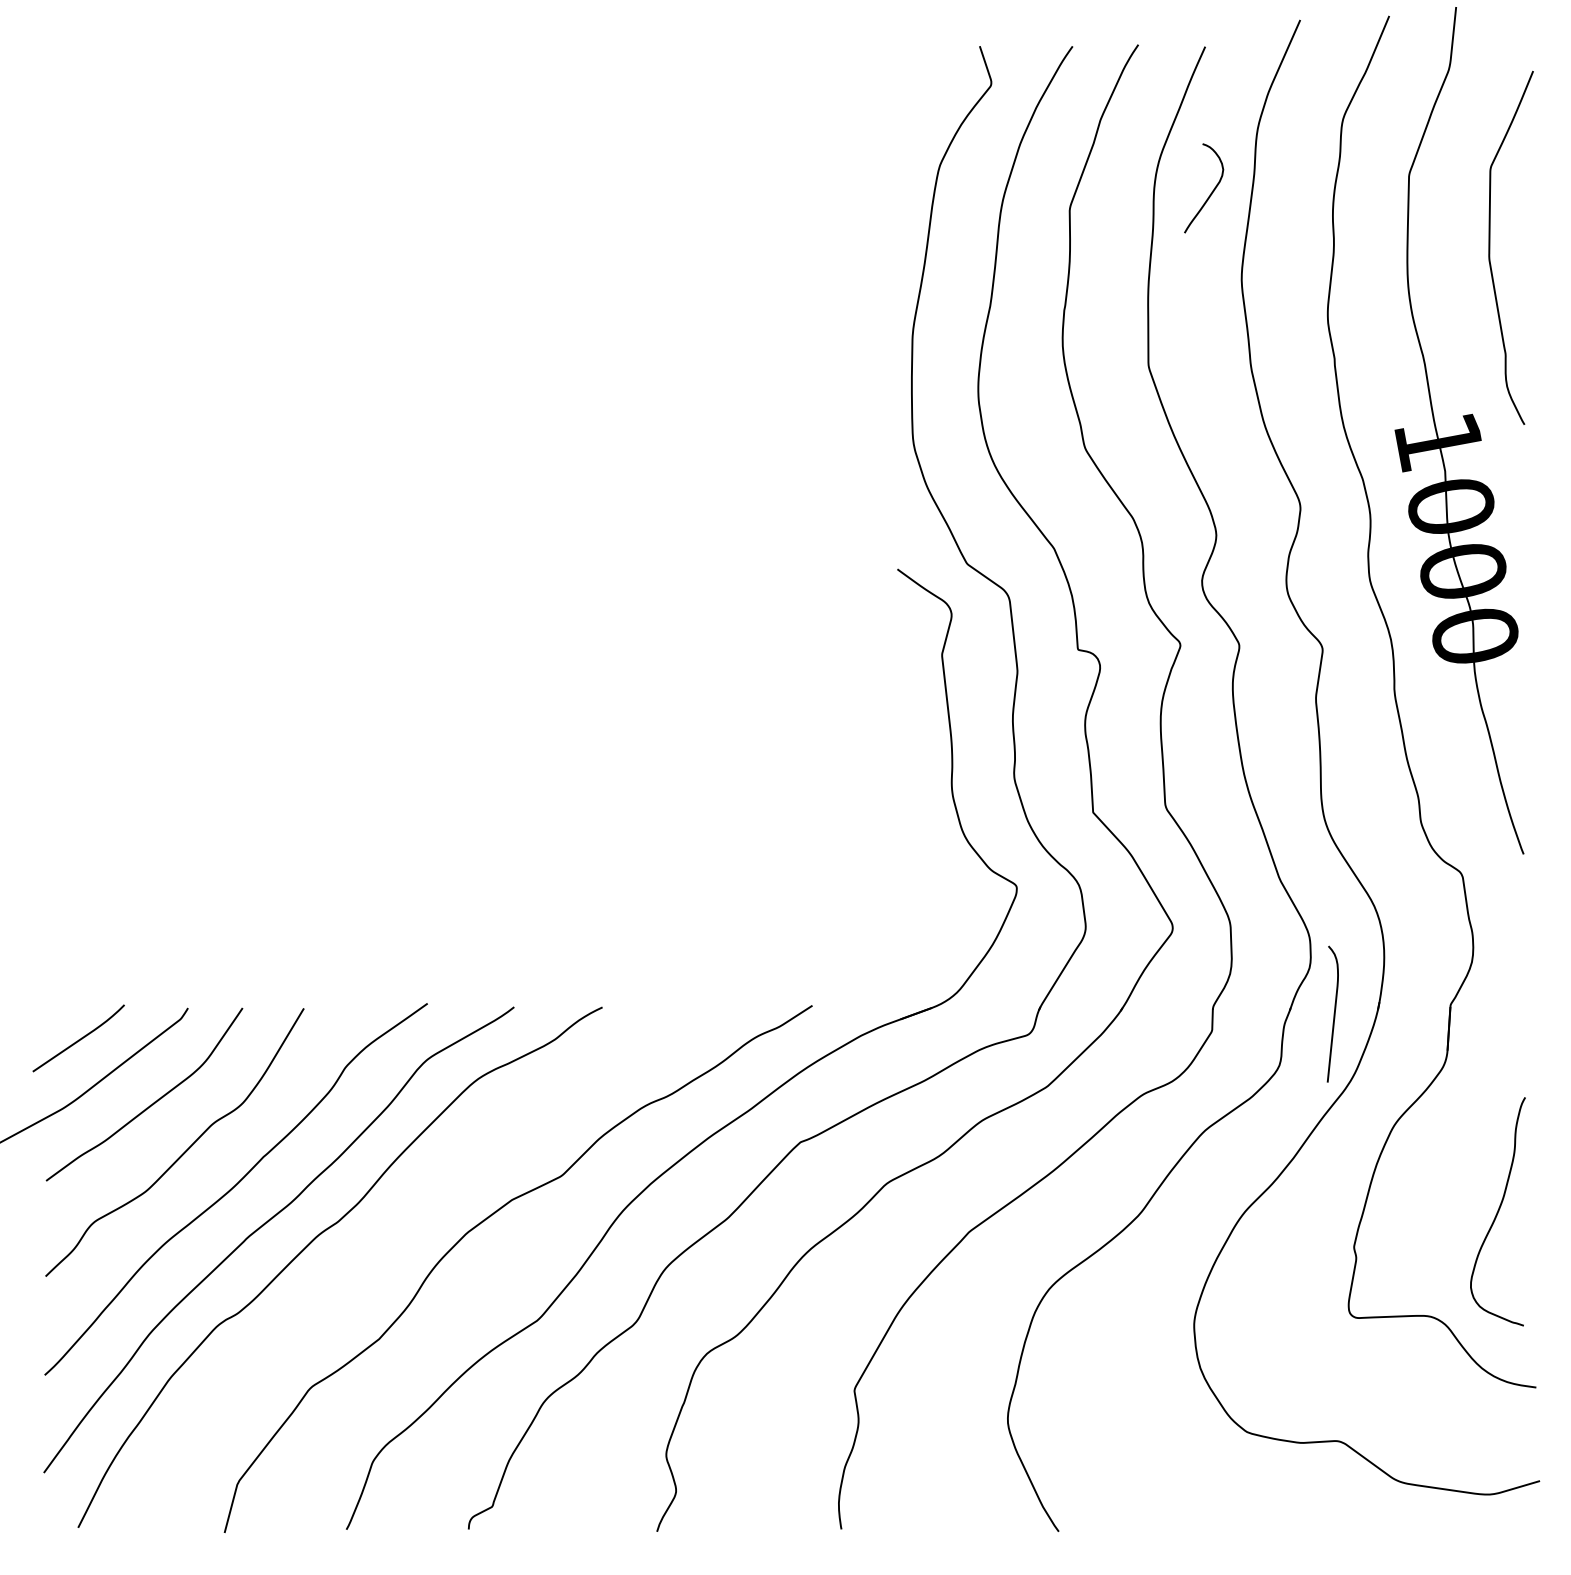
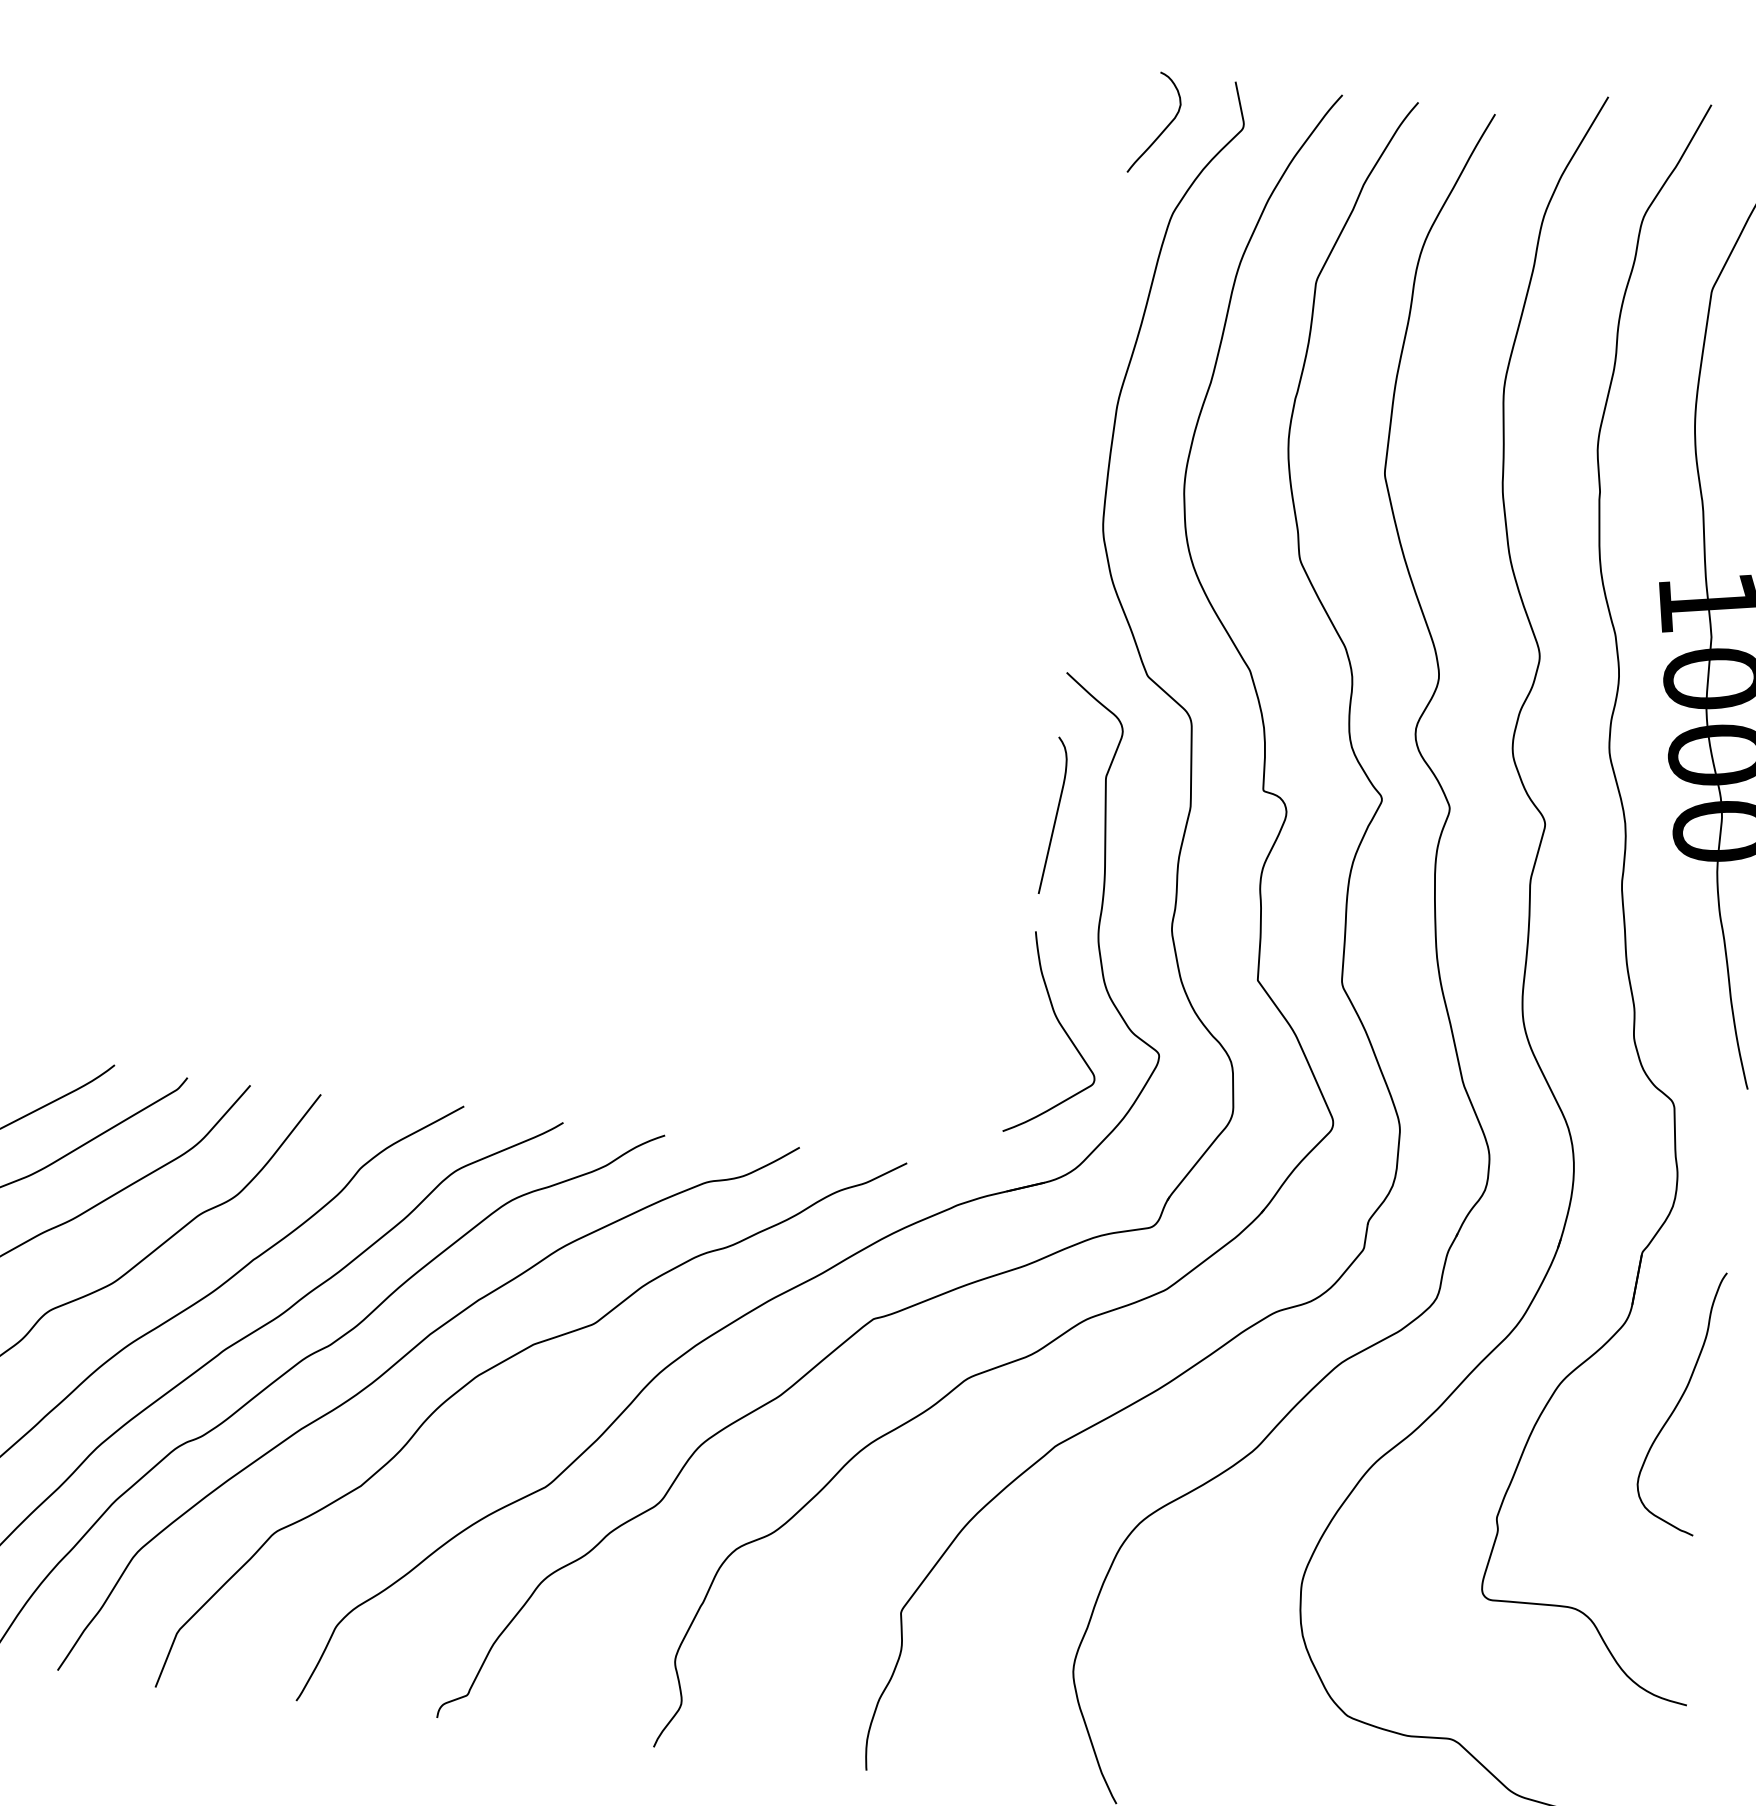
curve: (1210, 193) -> (1162, 130), moved
curve: (931, 875) -> (1062, 1030), added
curve: (1333, 1013) -> (1055, 815), moved
curve: (1497, 1211) -> (1678, 1400), moved
curve: (393, 1235) -> (392, 1368), added

